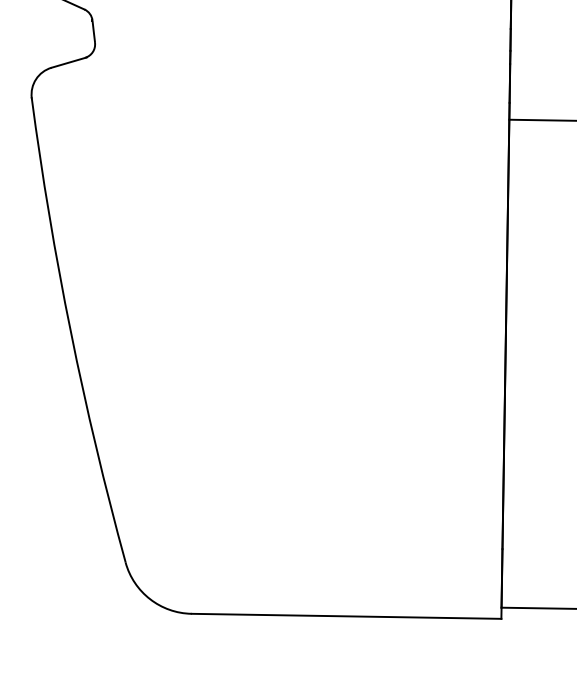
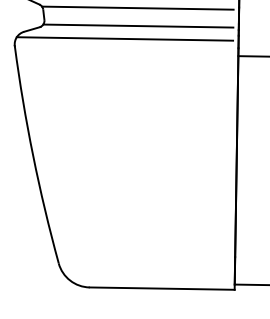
line: (293, 15) -> (137, 7), added
line: (295, 54) -> (138, 25), added
line: (266, 82) -> (124, 38), added

